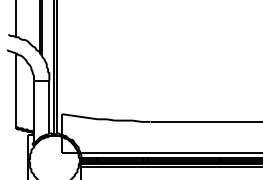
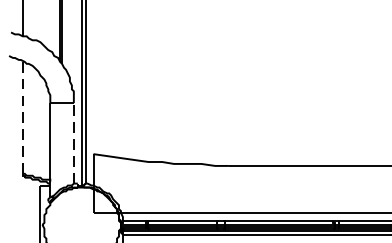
line: (16, 90) -> (23, 117), solid -> dashed
line: (49, 106) -> (74, 142), solid -> dashed

